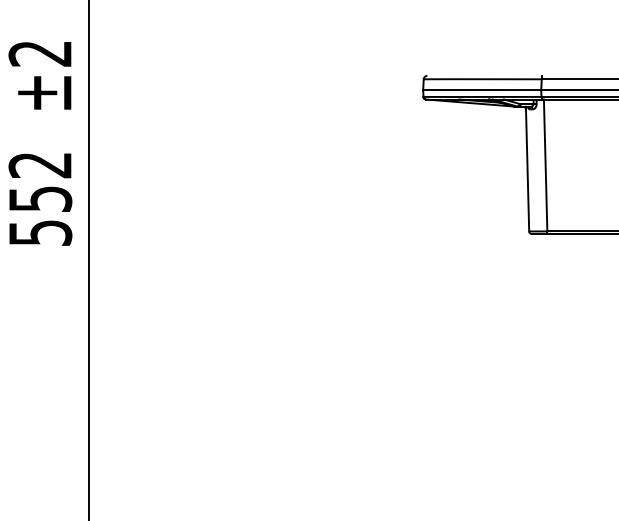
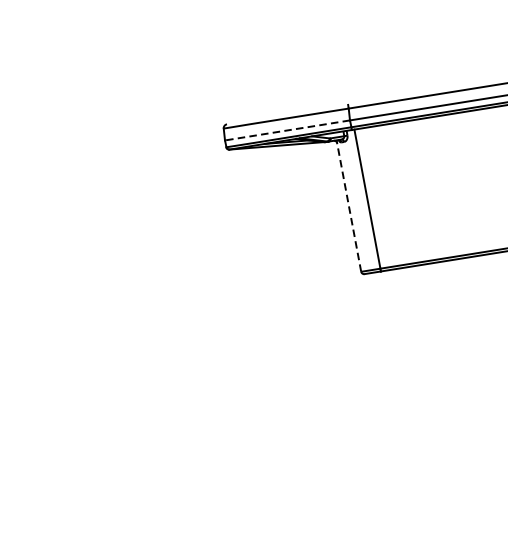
line: (481, 90) -> (286, 130), solid -> dashed
line: (527, 168) -> (348, 205), solid -> dashed

